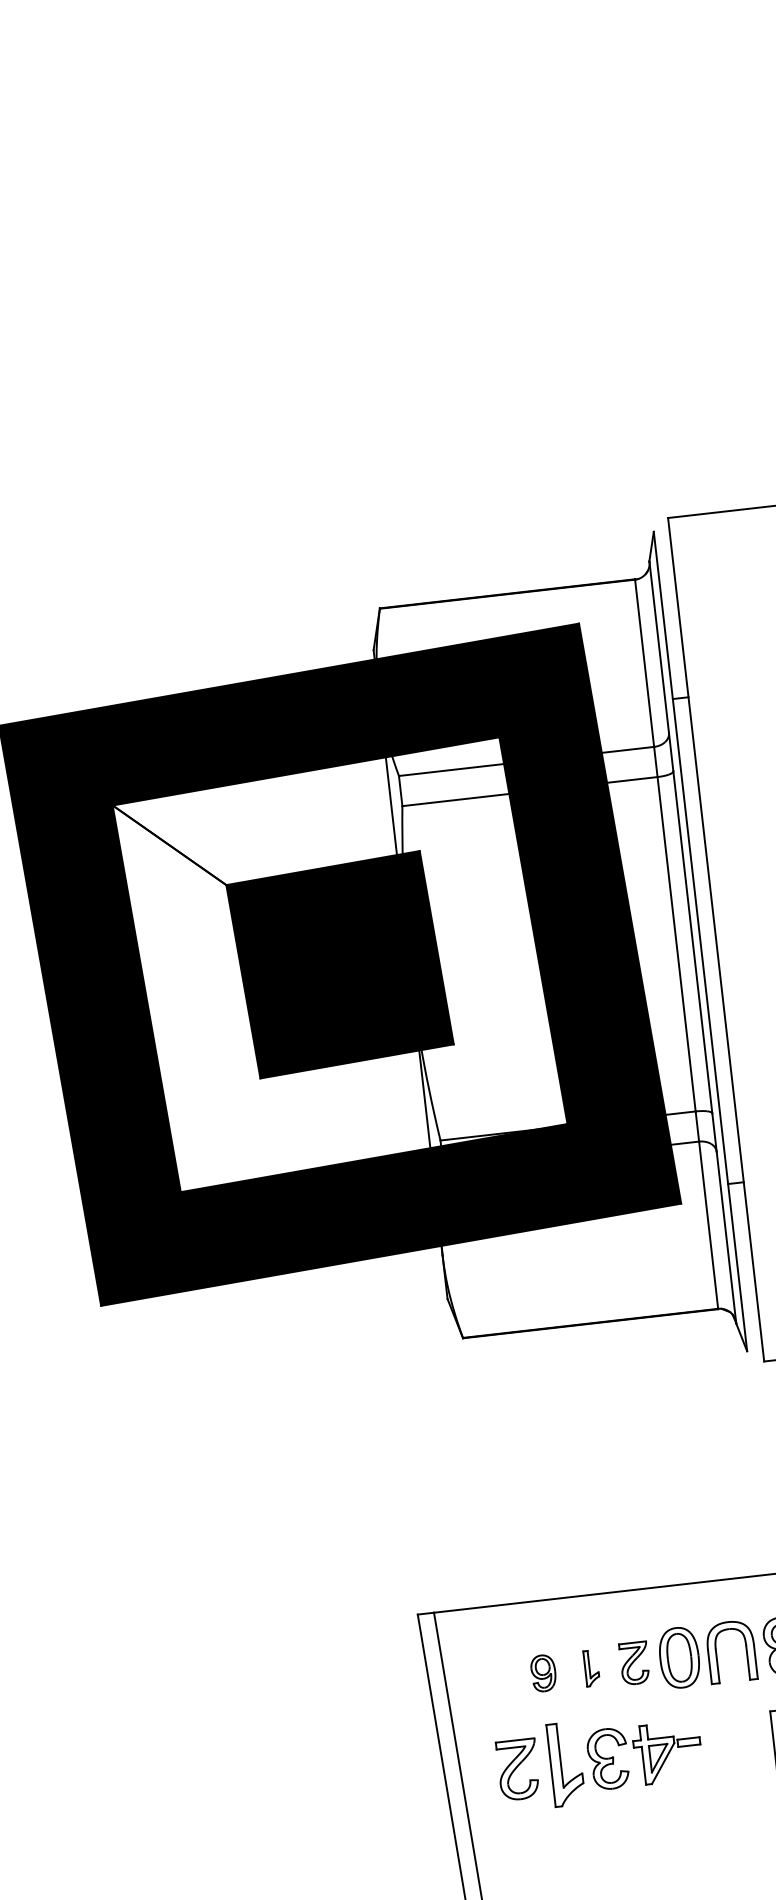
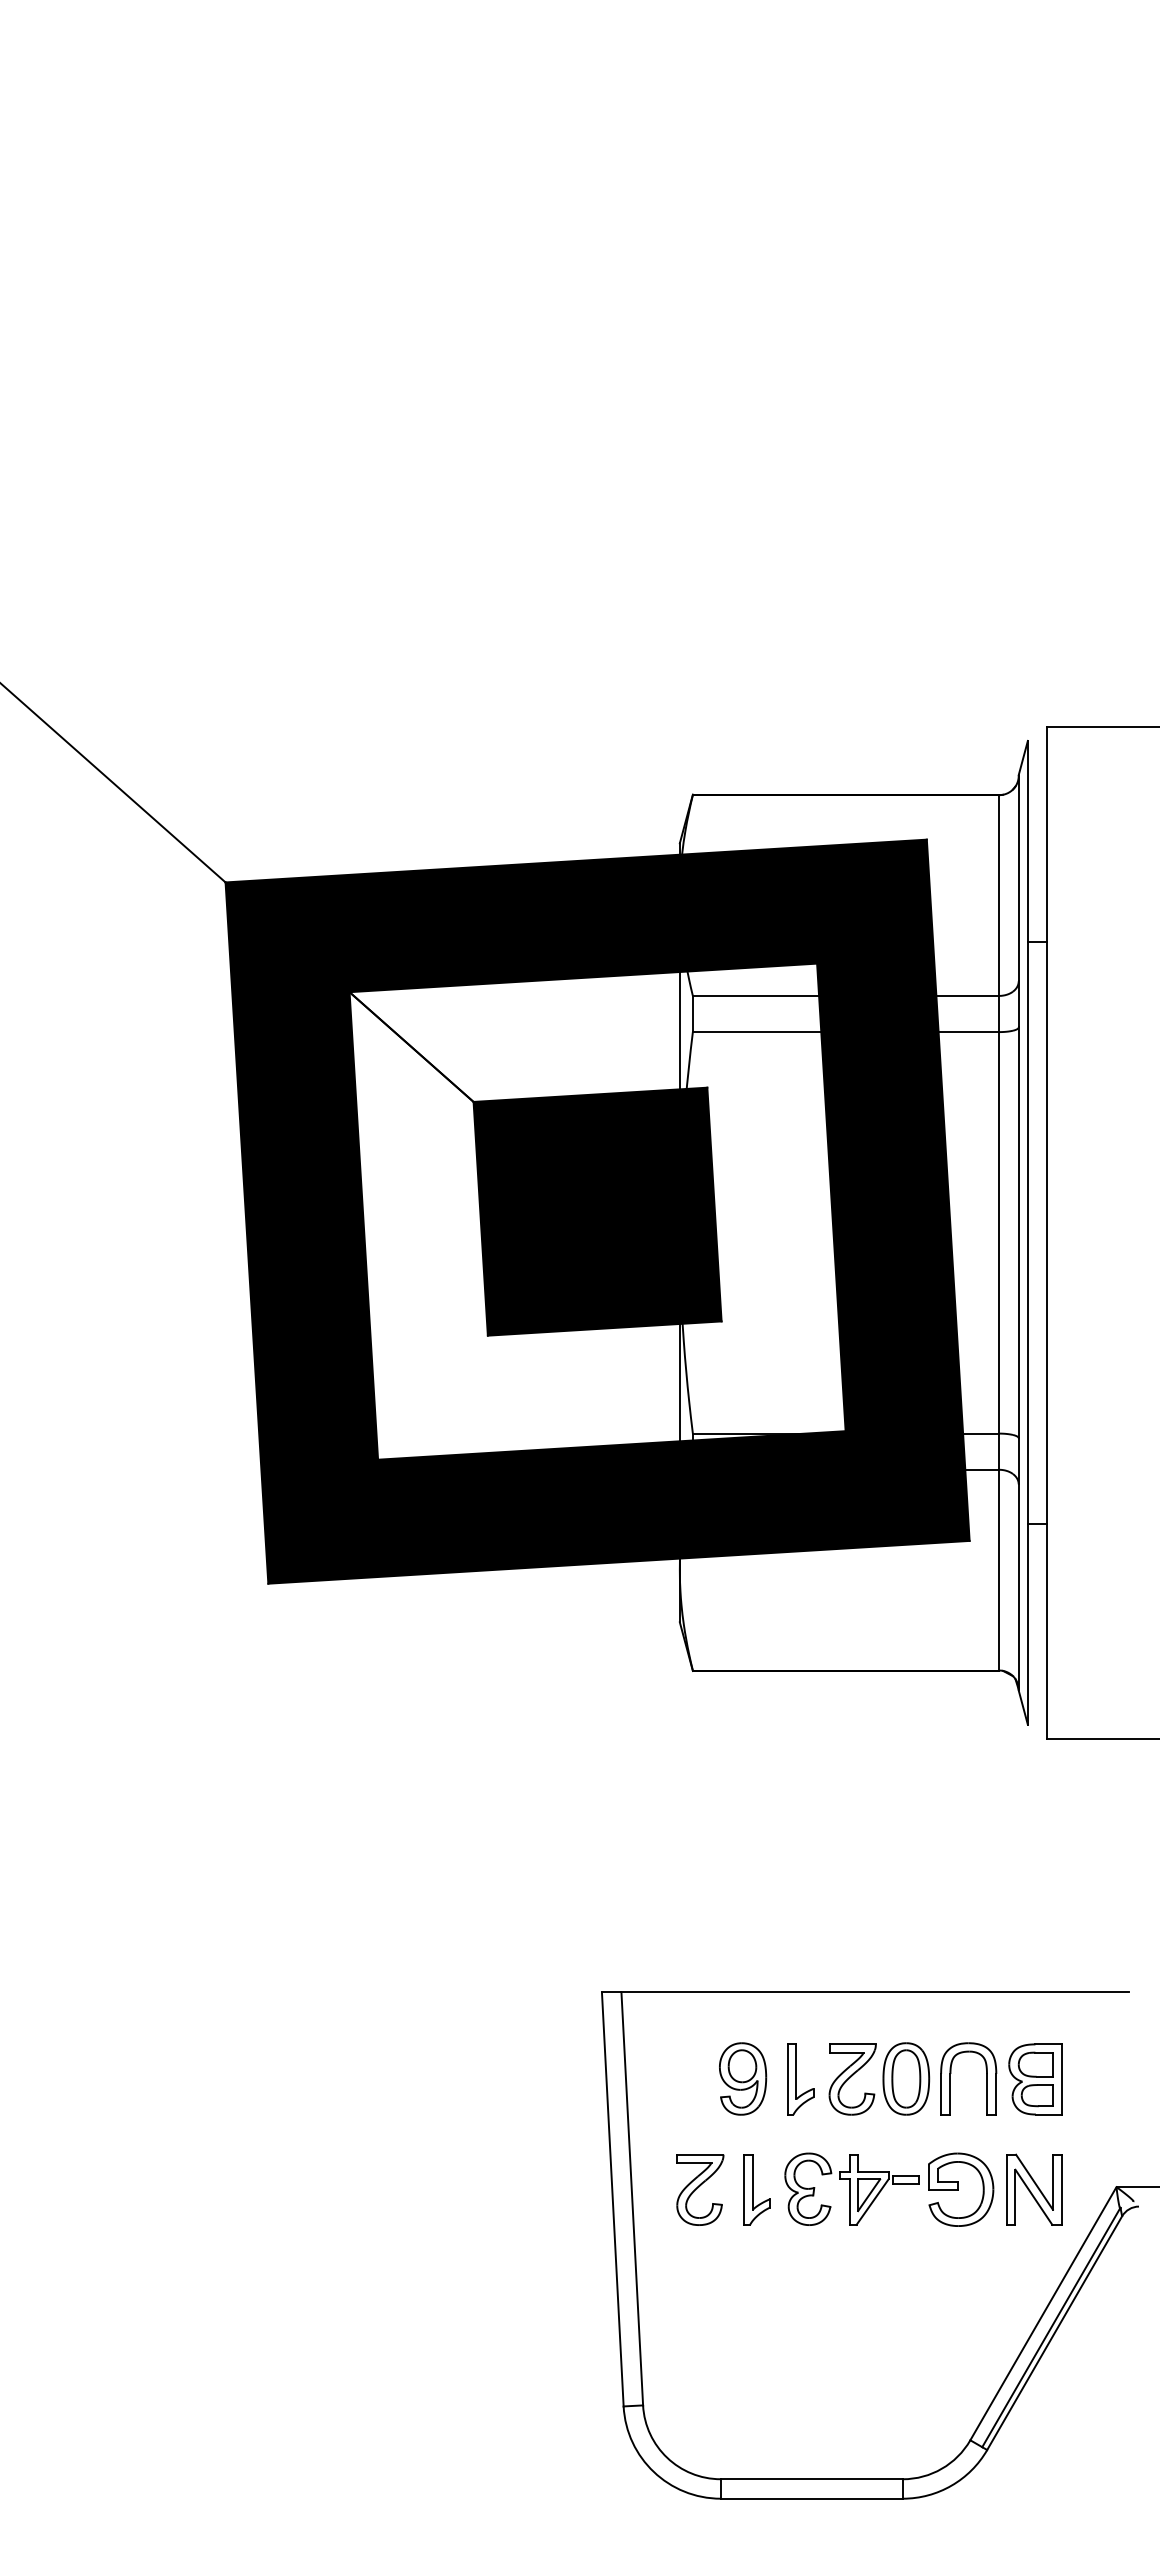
part: (634, 1663) -> (852, 2079), size x1.43
part: (591, 1668) -> (800, 2079), size x1.67
part: (543, 1672) -> (743, 2078), size x1.67
part: (735, 1744) -> (961, 2189), added
part: (565, 1764) -> (756, 2189), size x0.71

